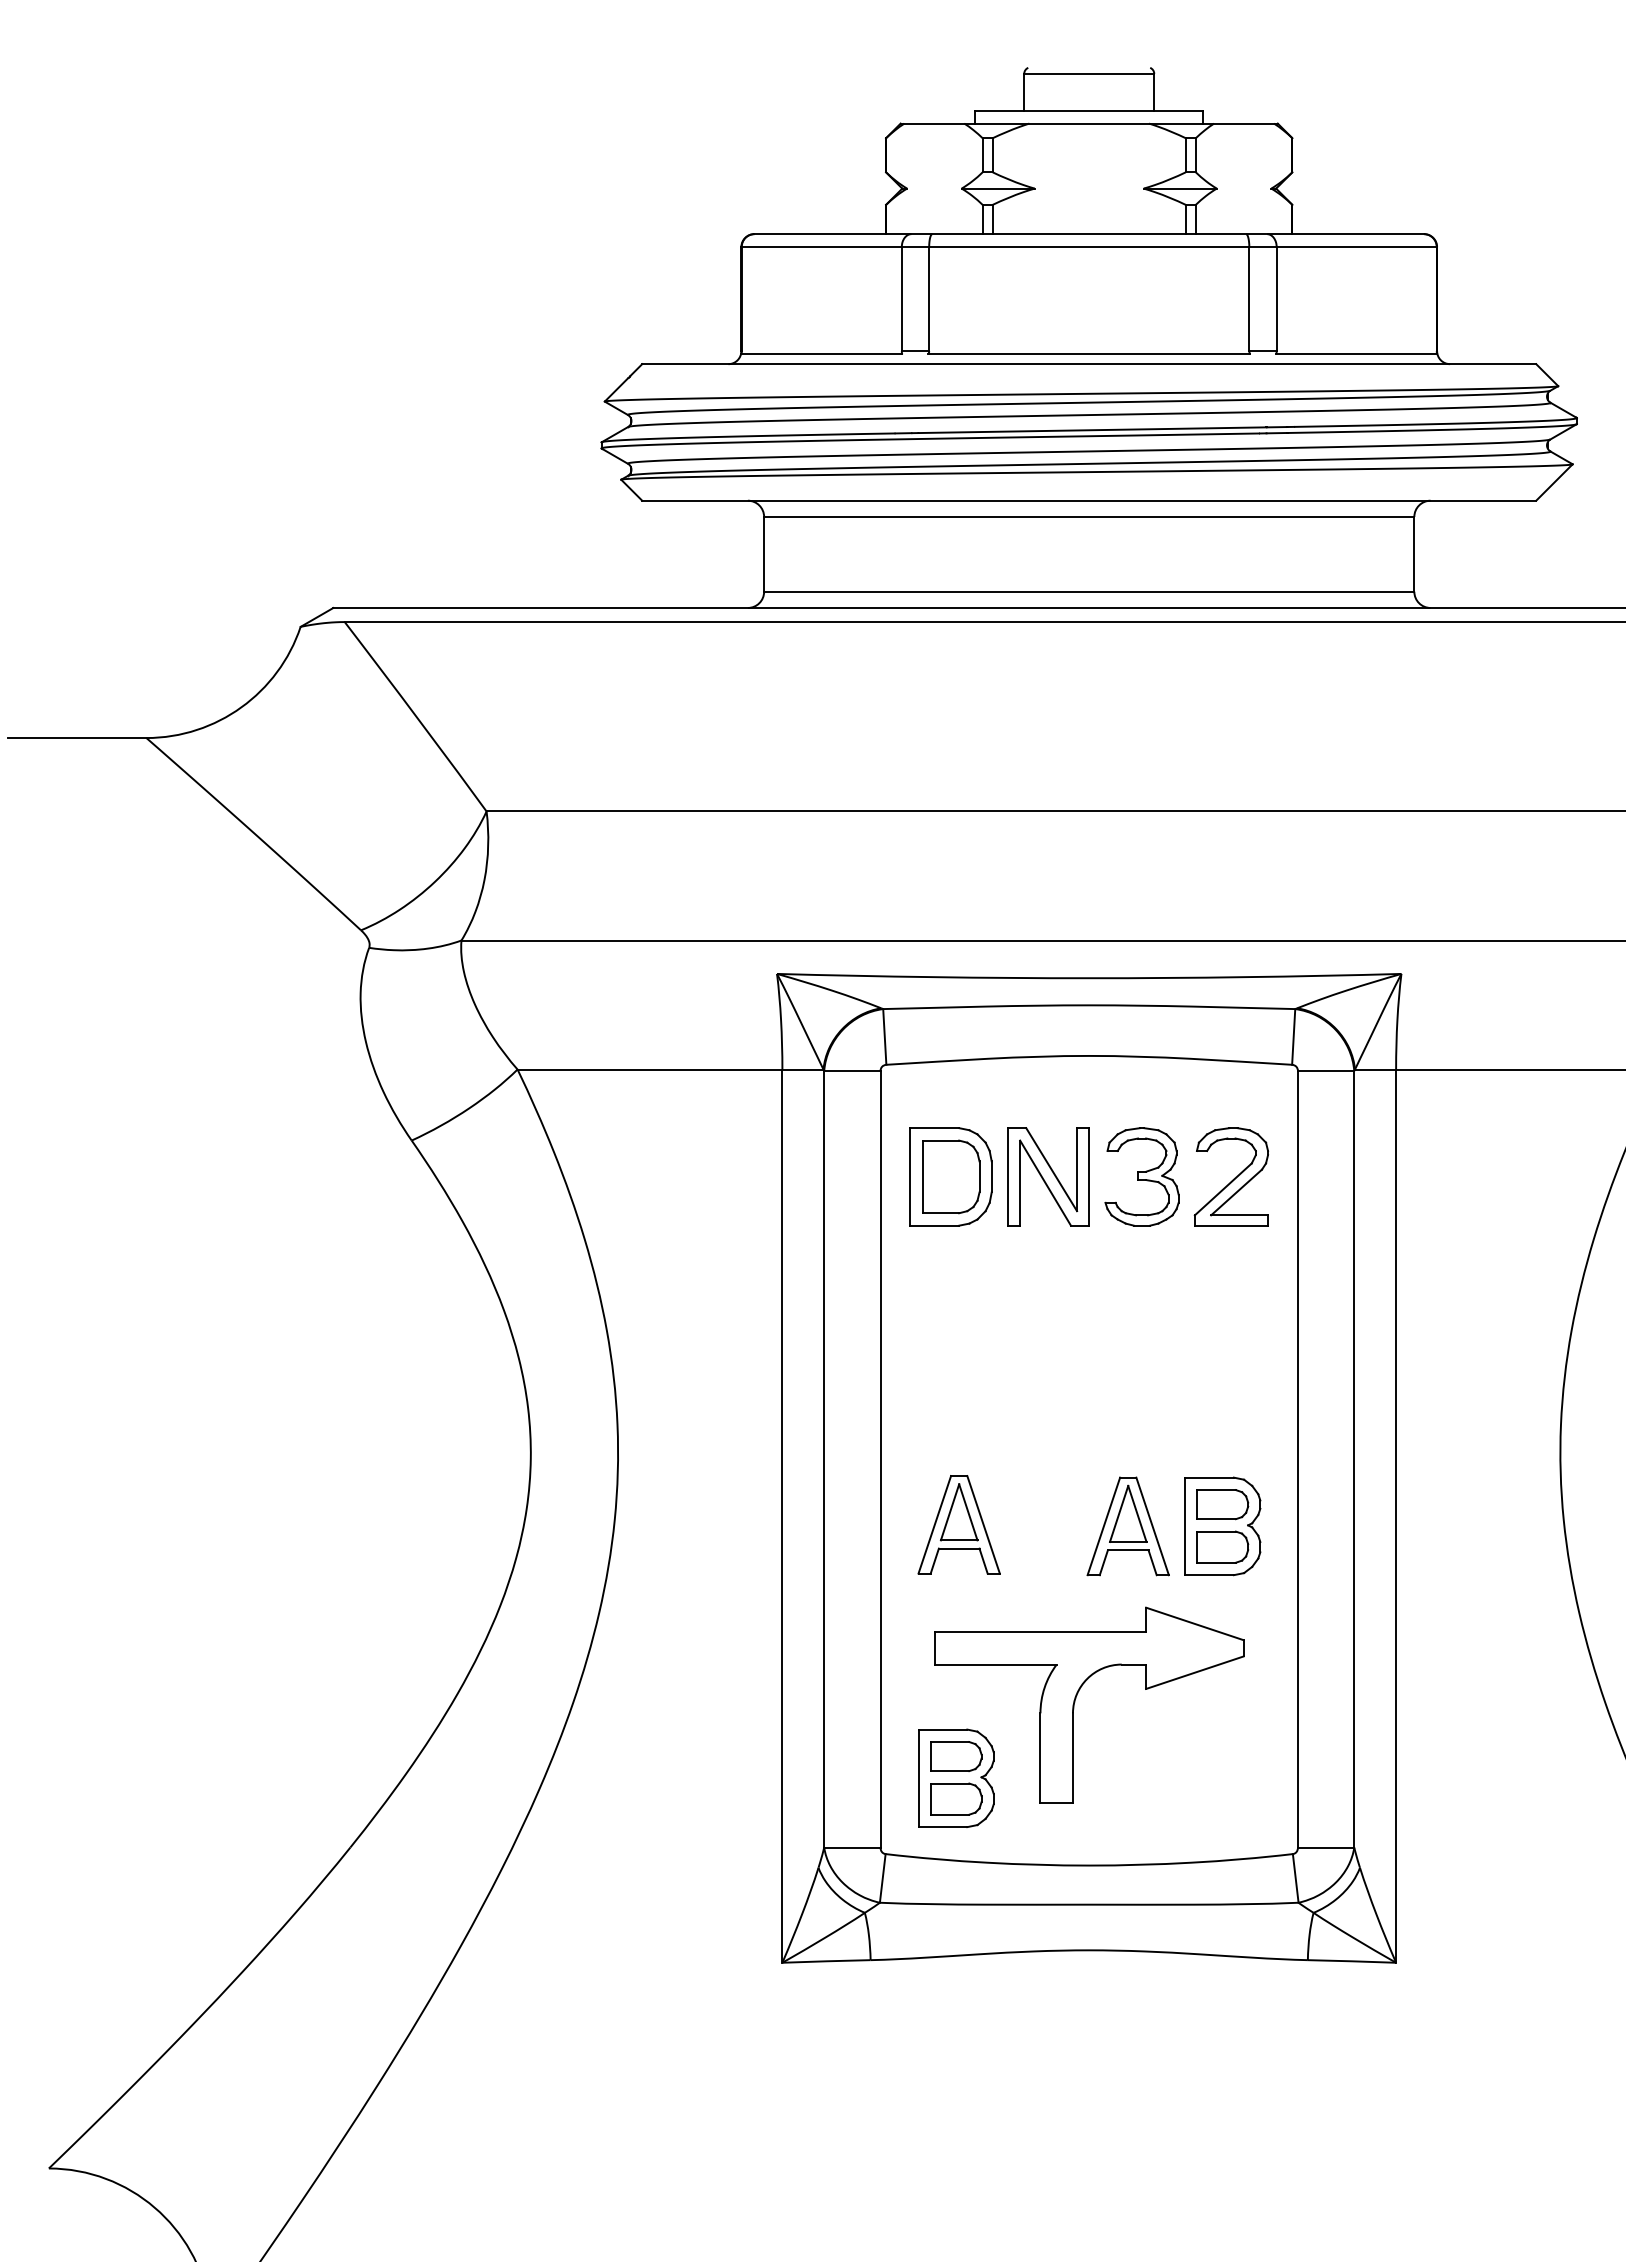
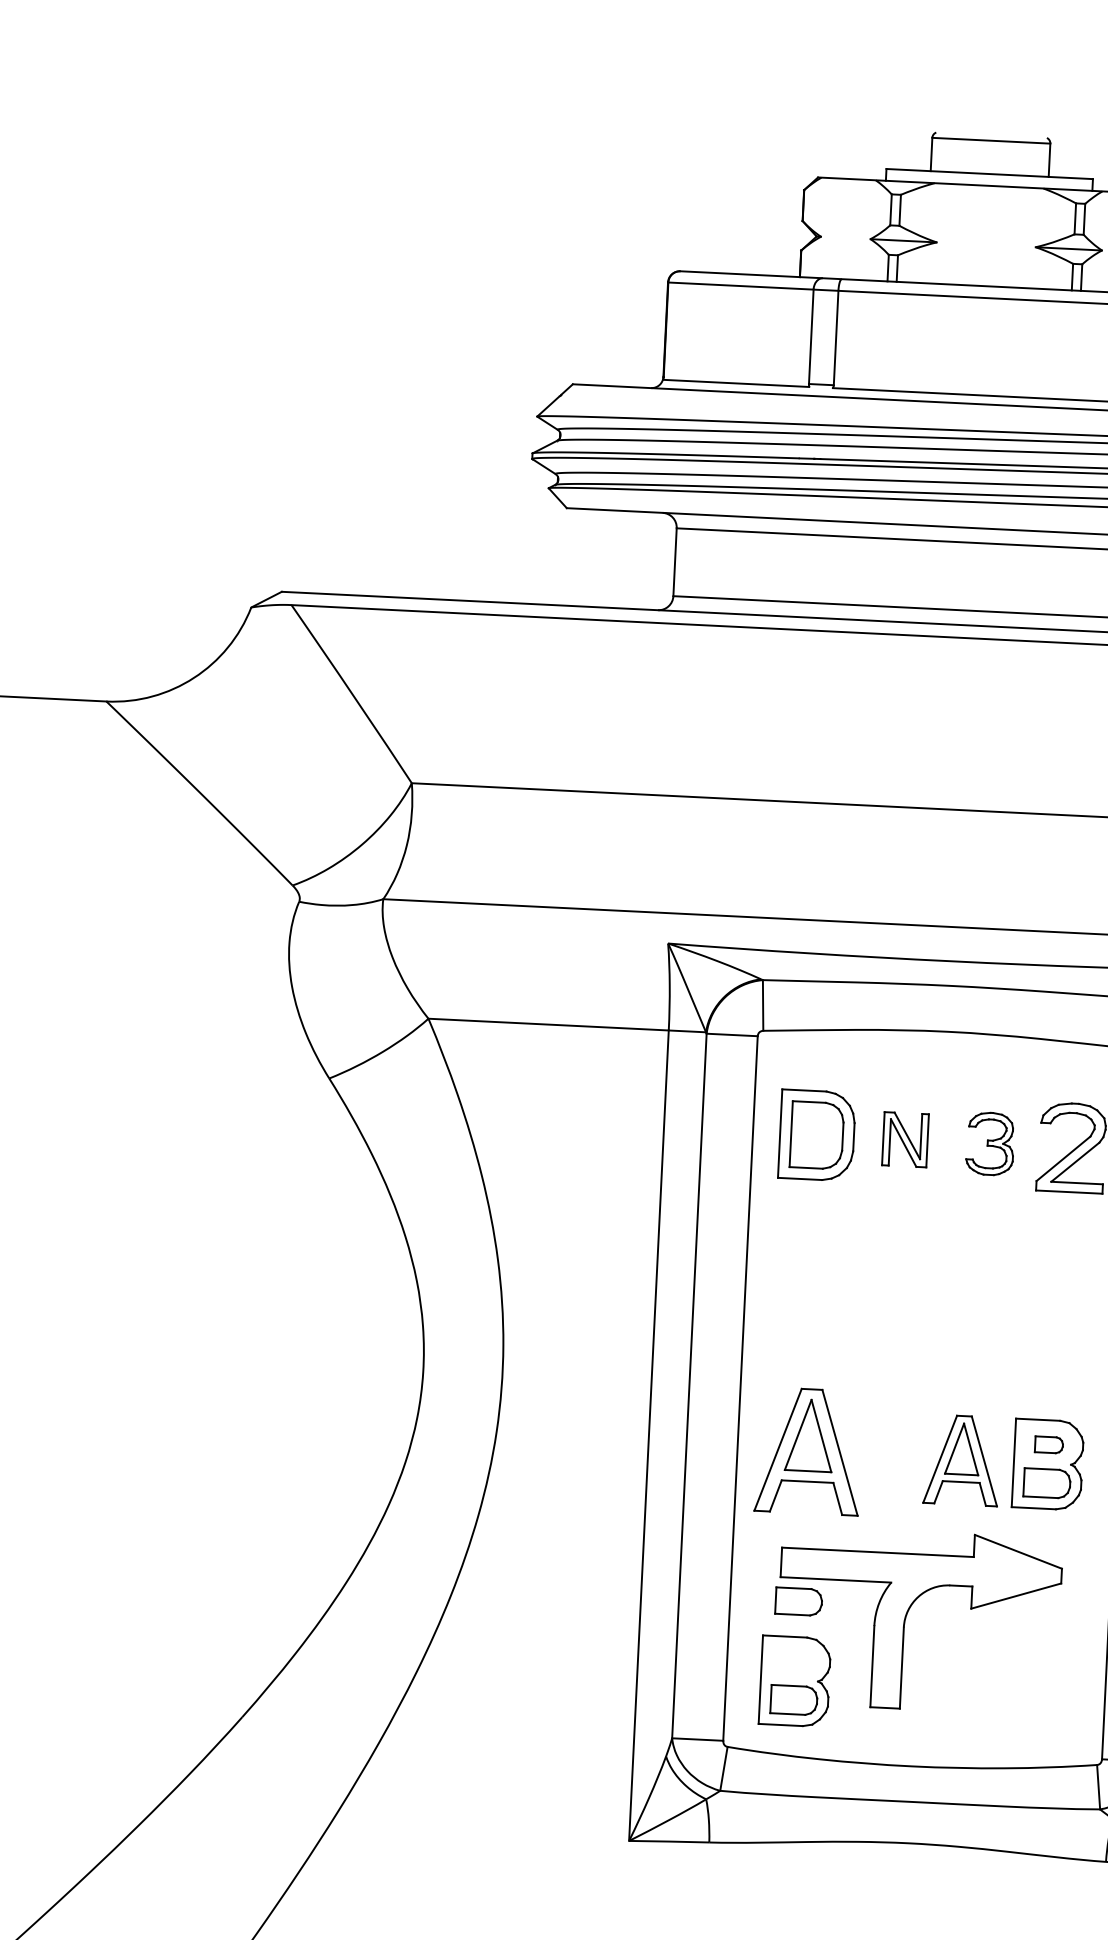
part: (1048, 1176) -> (905, 1139), size x0.6
part: (1141, 1176) -> (989, 1143), size x0.7
part: (1222, 1504) -> (1048, 1444), size x0.6
part: (958, 1524) -> (808, 1451), size x1.4
part: (956, 1756) -> (799, 1601), moved

